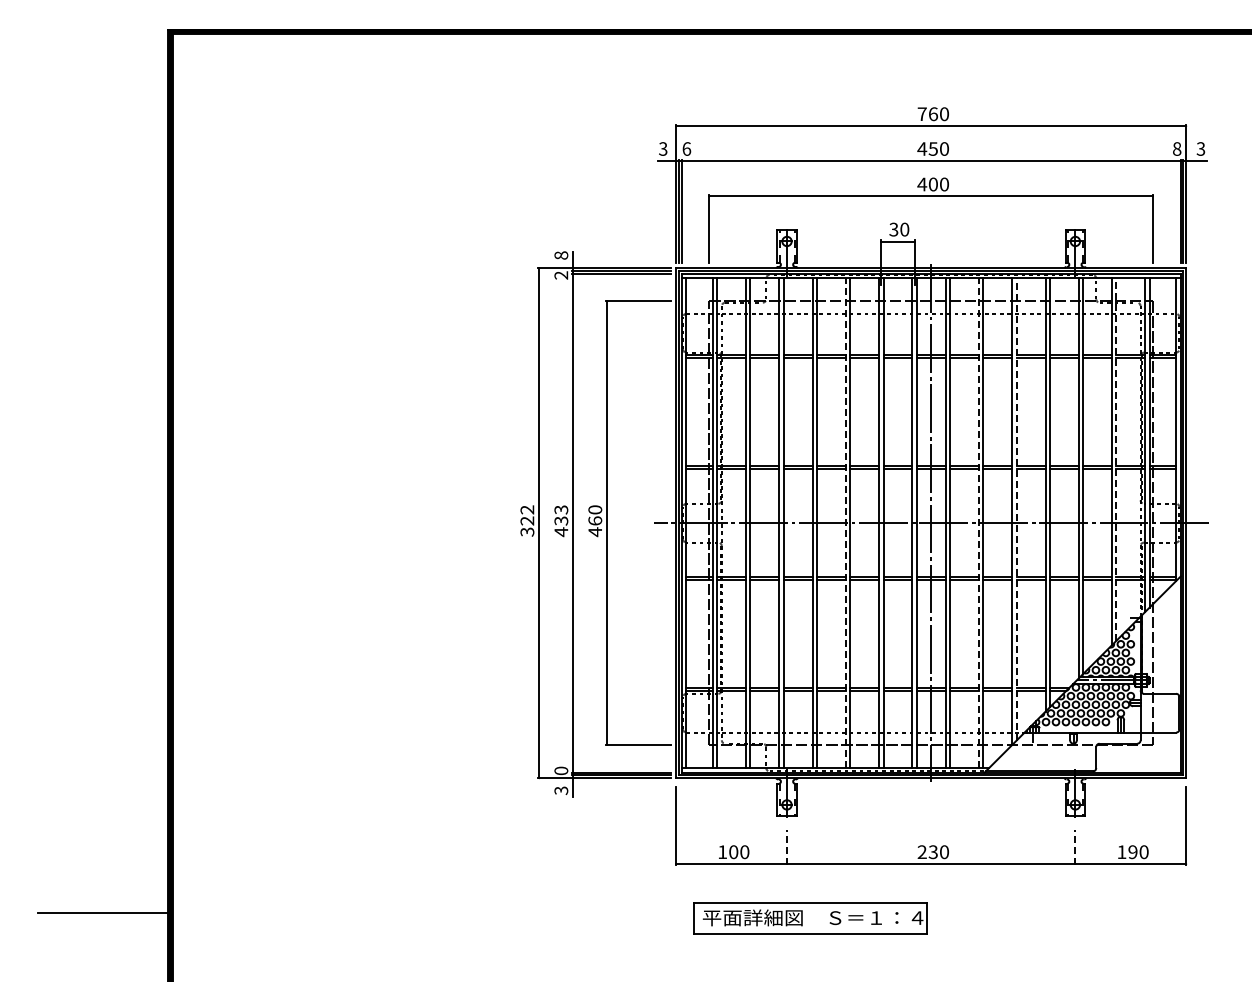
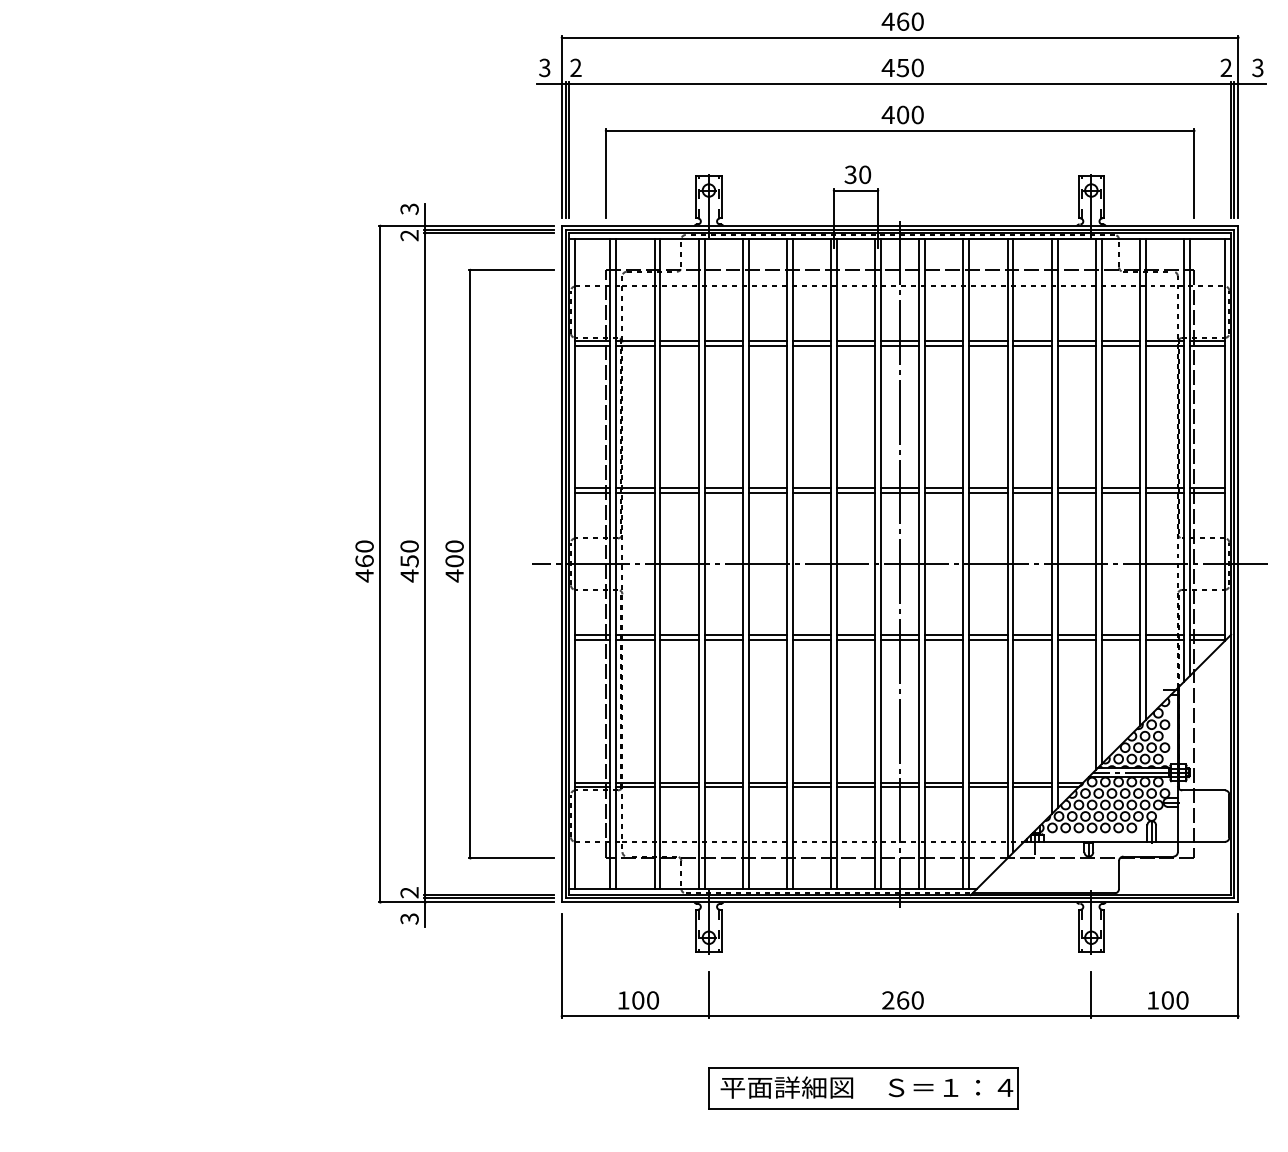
text: (922, 113) -> (888, 20), 760 -> 460
text: (686, 148) -> (575, 67), 6 -> 2
text: (1177, 148) -> (1226, 67), 8 -> 2
text: (561, 255) -> (409, 209), 8 -> 3
line: (1116, 458) -> (1145, 478), dashed -> solid
line: (1016, 508) -> (1013, 544), dashed -> solid
text: (561, 514) -> (409, 552), 433 -> 450
text: (595, 520) -> (454, 560), 460 -> 400
text: (527, 521) -> (364, 561), 322 -> 460
line: (845, 522) -> (786, 563), dashed -> solid
line: (978, 522) -> (962, 563), dashed -> solid
text: (561, 770) -> (409, 892), 0 -> 2
line: (787, 847) -> (709, 994), dashed -> solid
line: (1075, 847) -> (1091, 994), dashed -> solid
text: (933, 852) -> (903, 1000), 230 -> 260
text: (1132, 852) -> (1167, 1000), 190 -> 100
part: (810, 918) -> (863, 1088), moved

